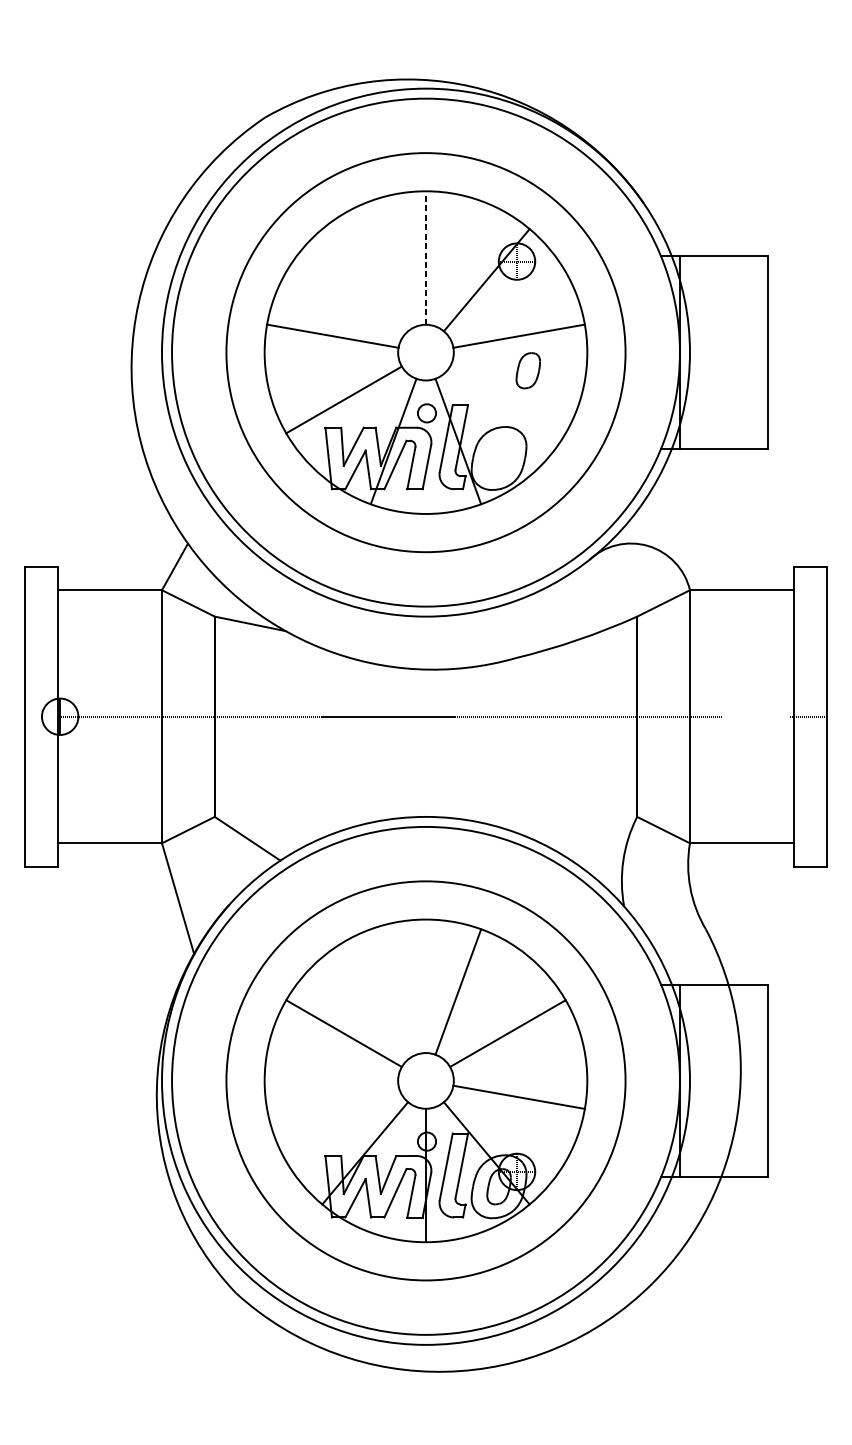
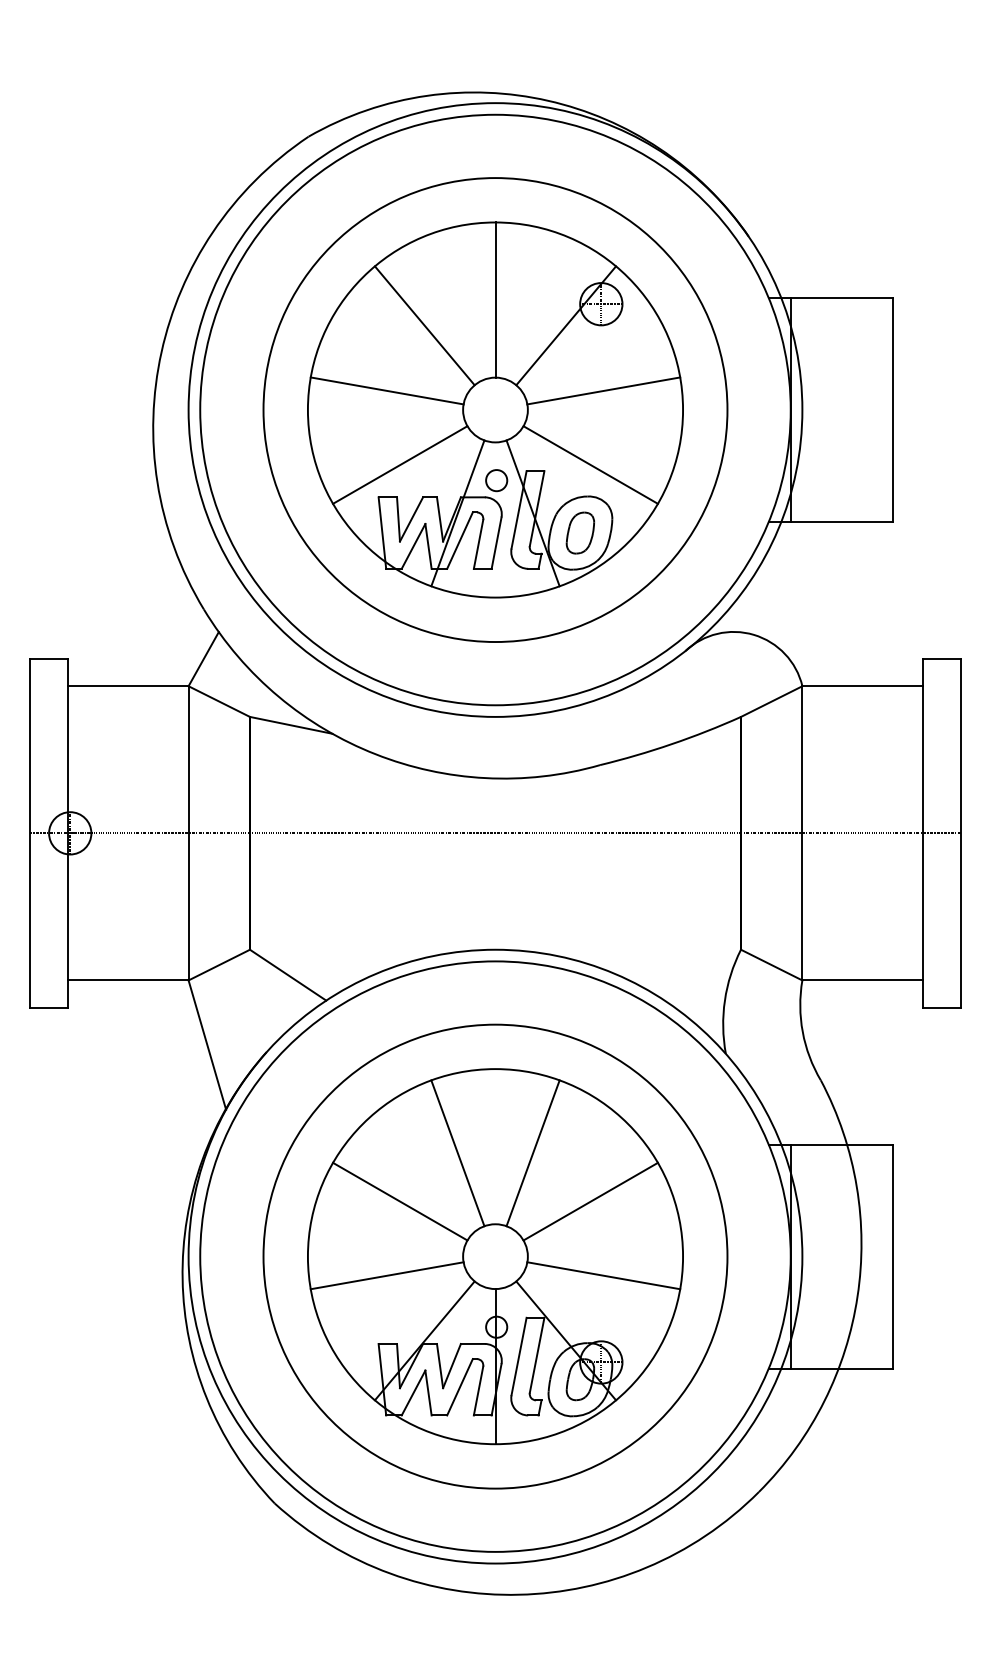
line: (426, 258) -> (495, 300), dashed -> solid
line: (364, 279) -> (424, 325), added
part: (528, 370) -> (580, 532), moved
line: (507, 399) -> (590, 464), added
line: (393, 992) -> (457, 1153), added
line: (332, 1097) -> (386, 1275), added

